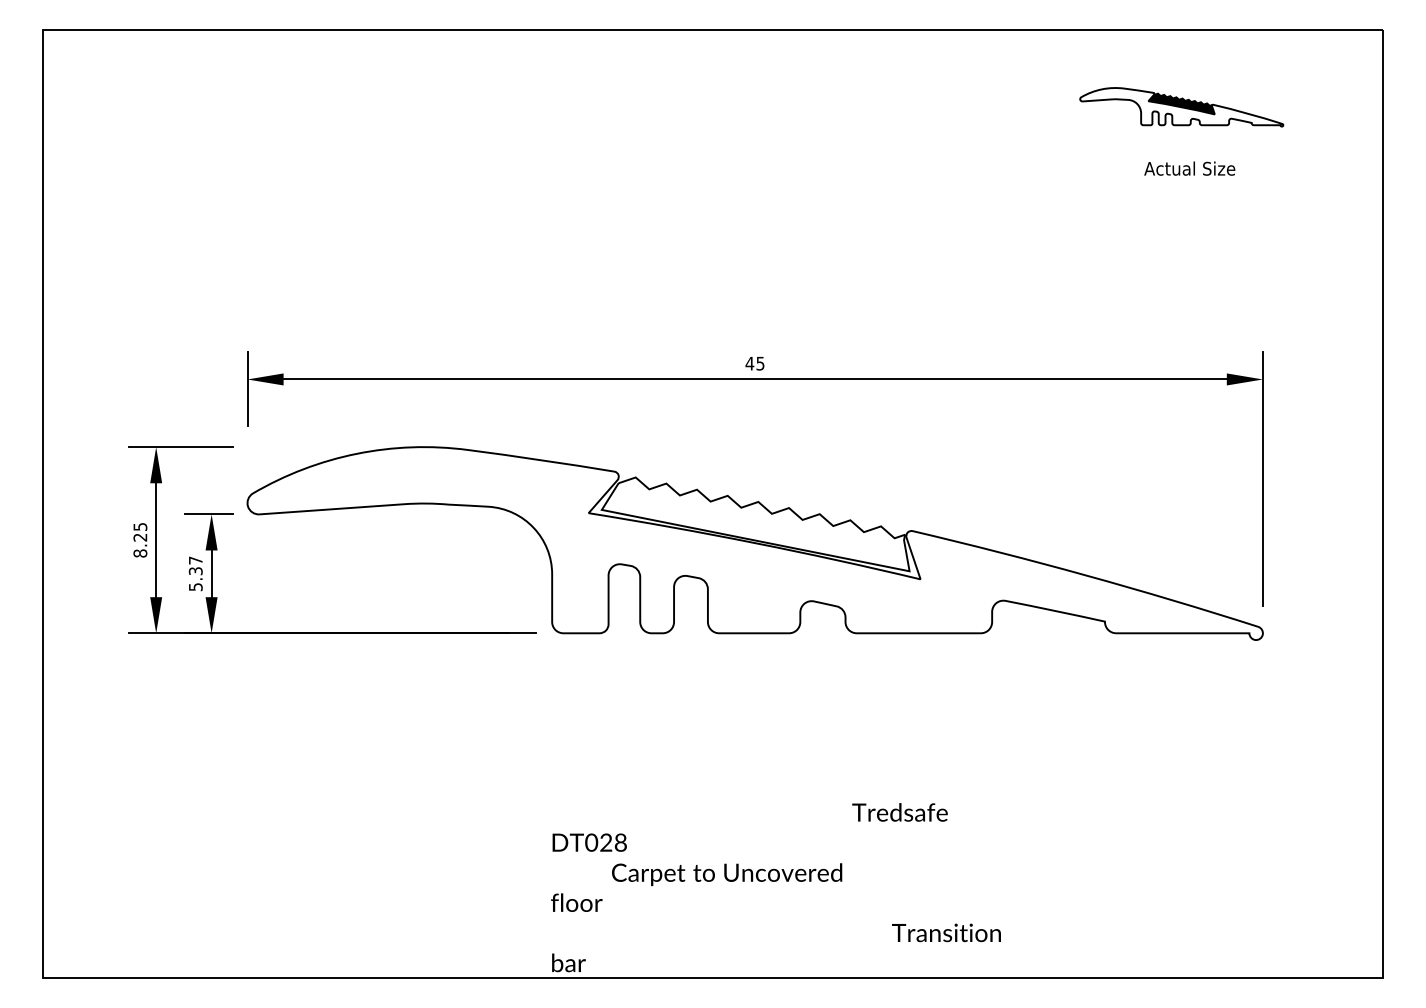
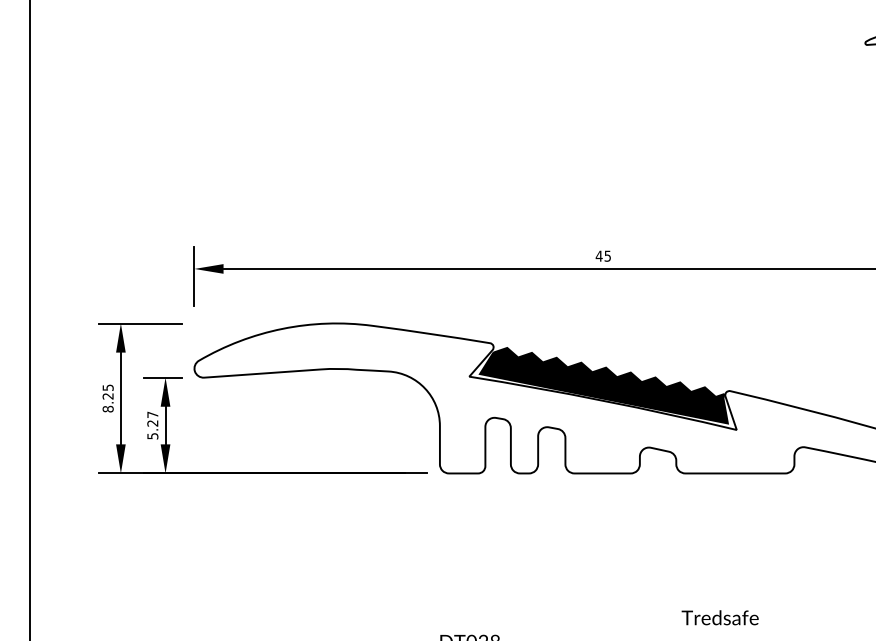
fill: (755, 524) -> (603, 385), added
text: (195, 571) -> (152, 423), 5.37 -> 5.27

